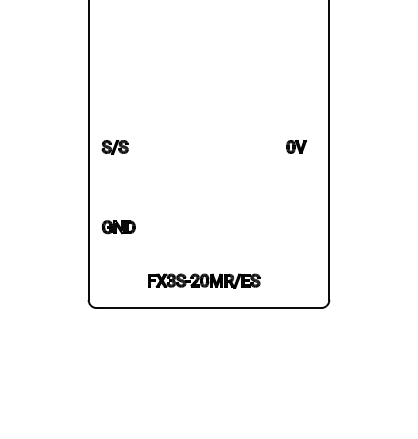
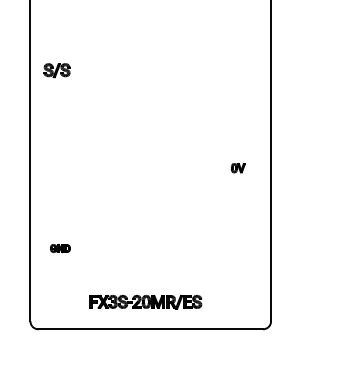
part: (296, 146) -> (238, 167), size x0.7
part: (114, 147) -> (56, 70), moved
part: (118, 227) -> (60, 248), size x0.6

